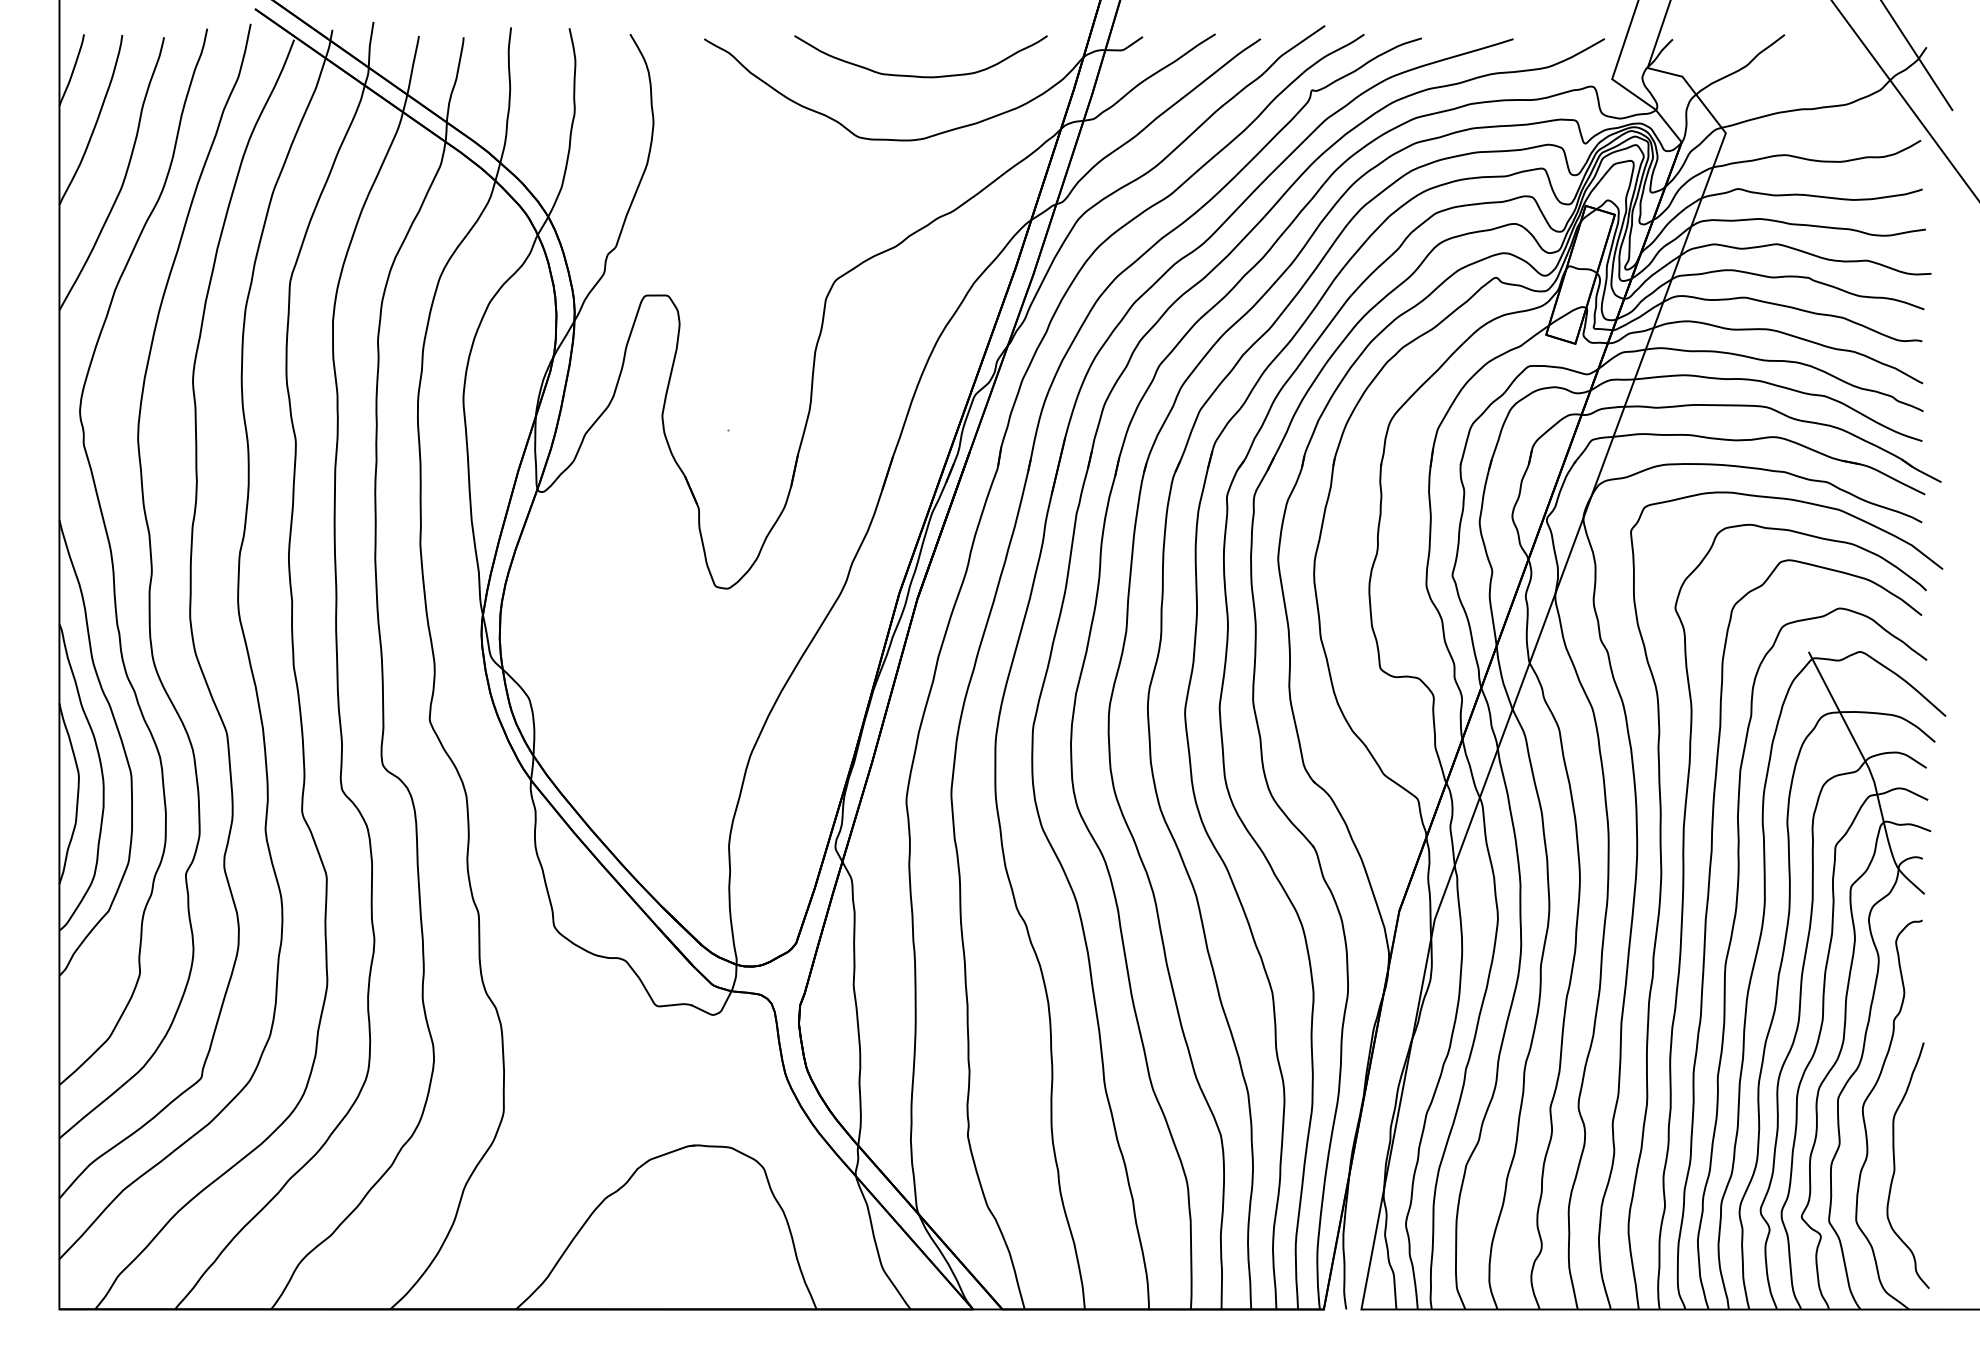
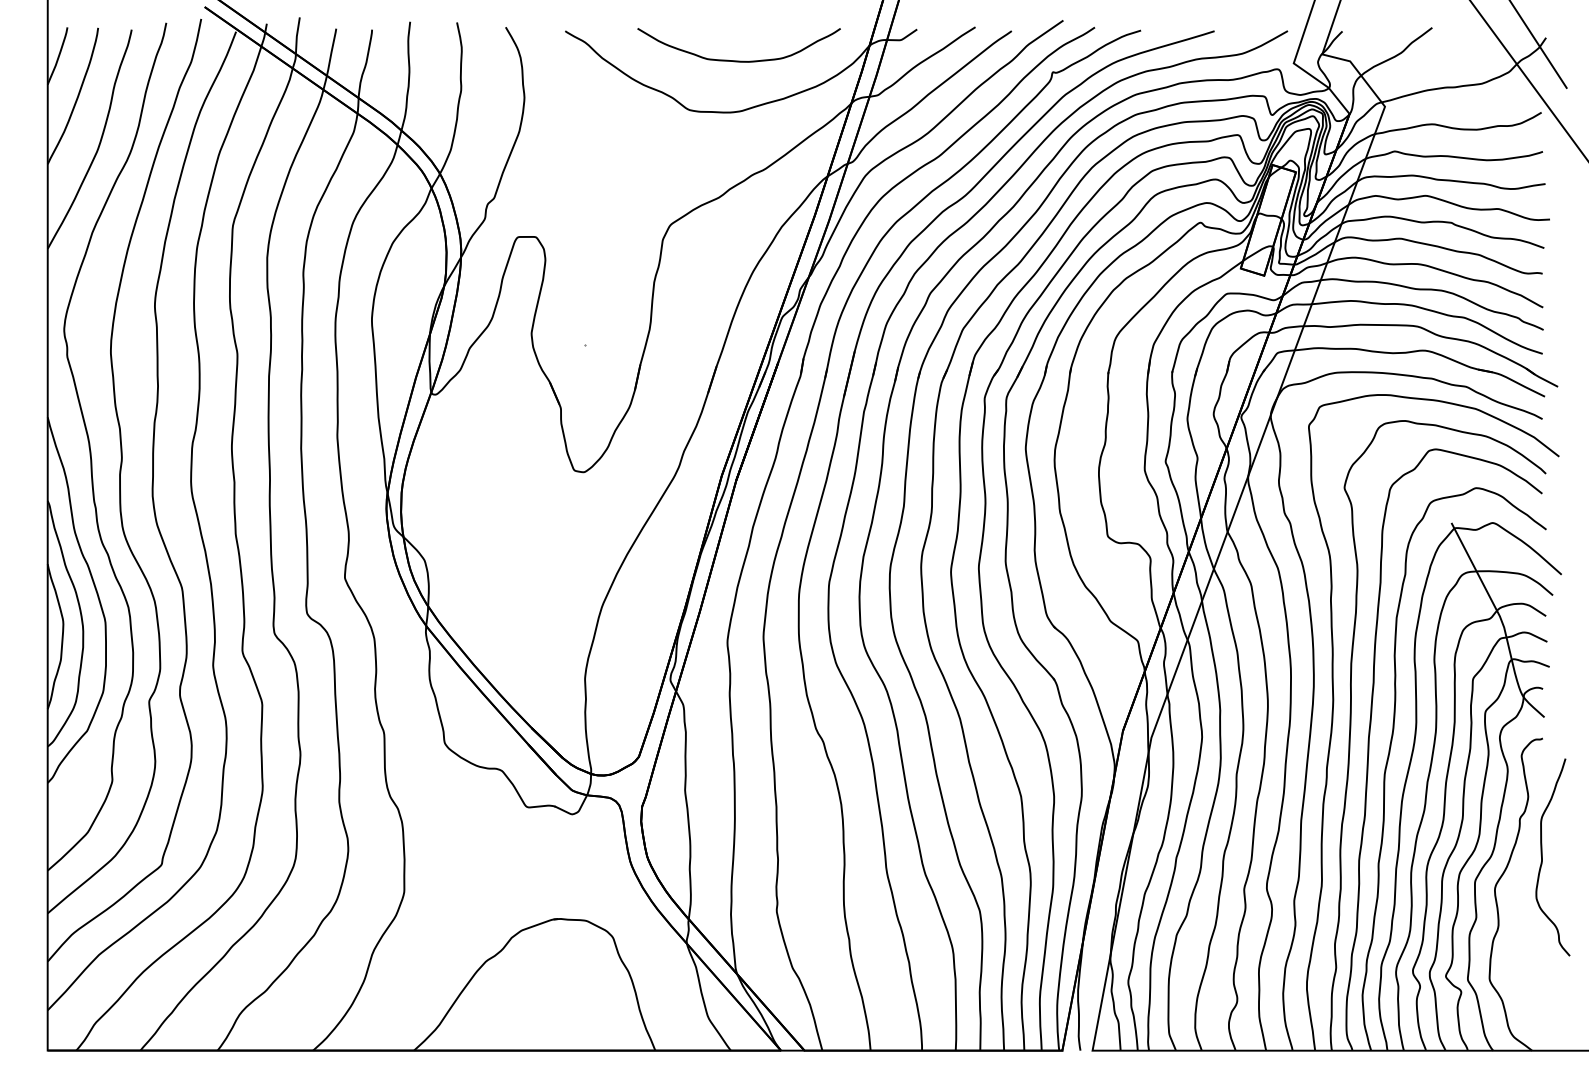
curve: (1895, 1165) -> (1542, 857), moved

